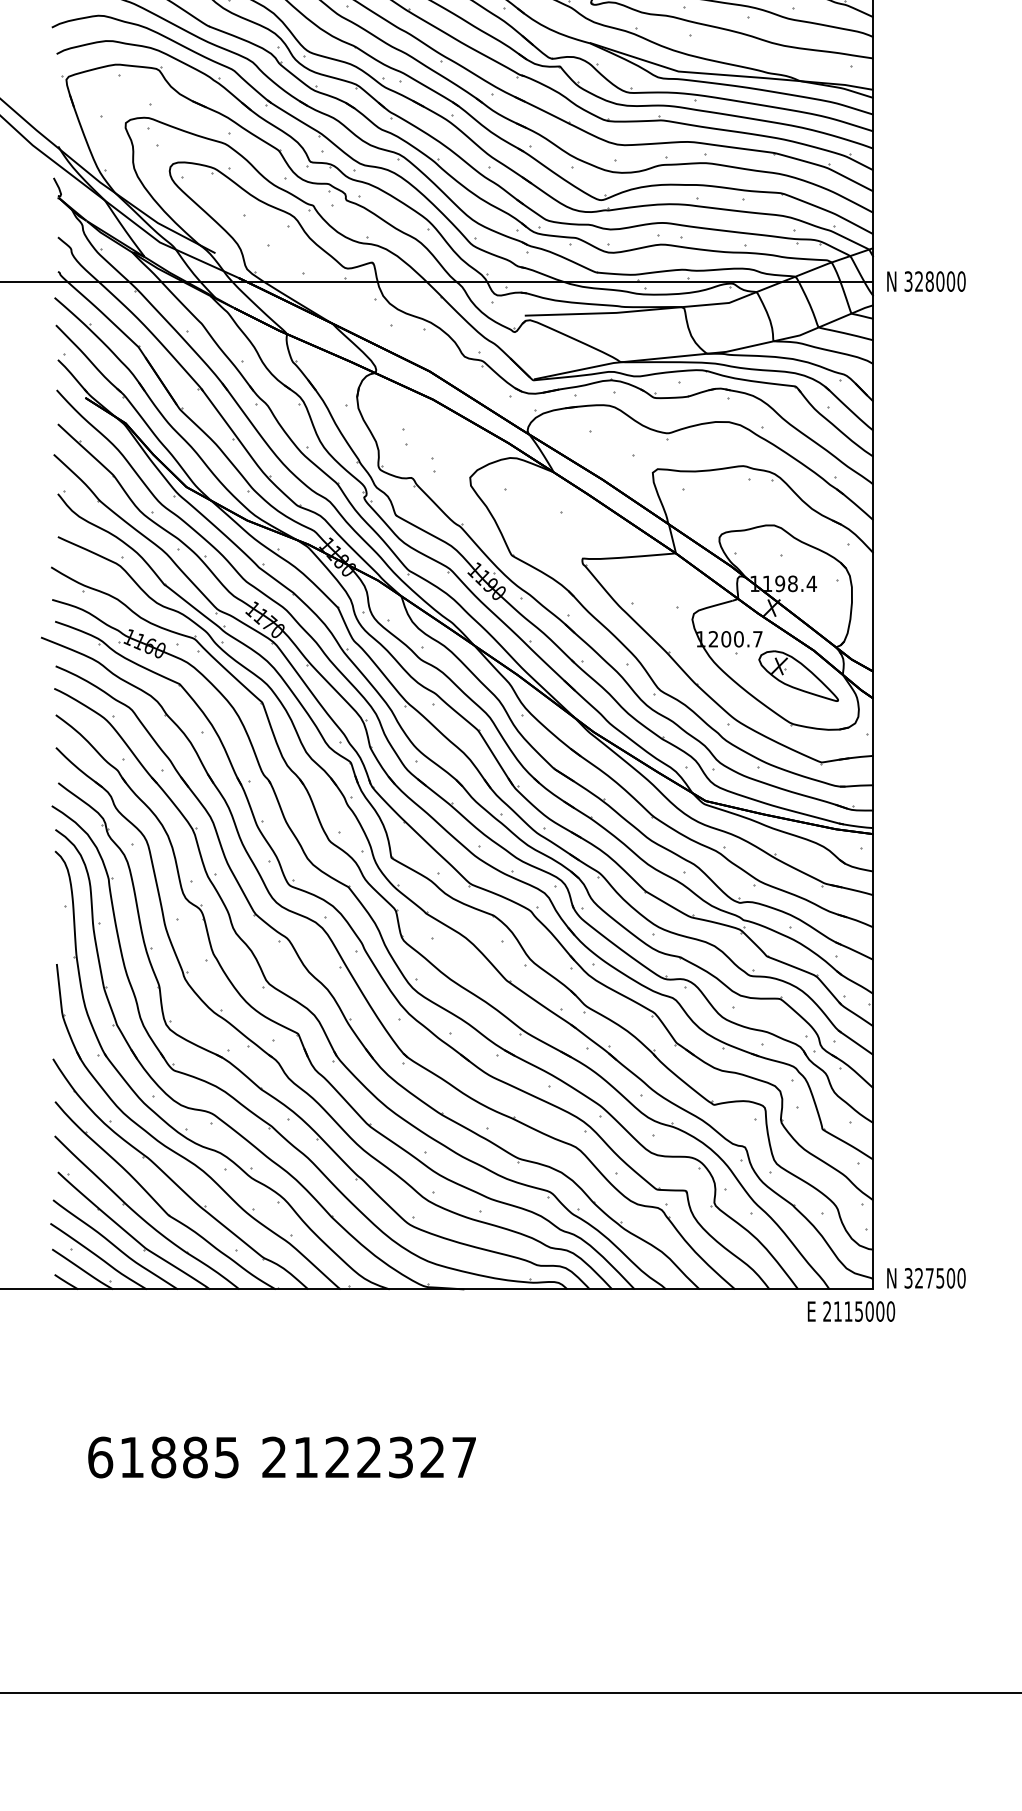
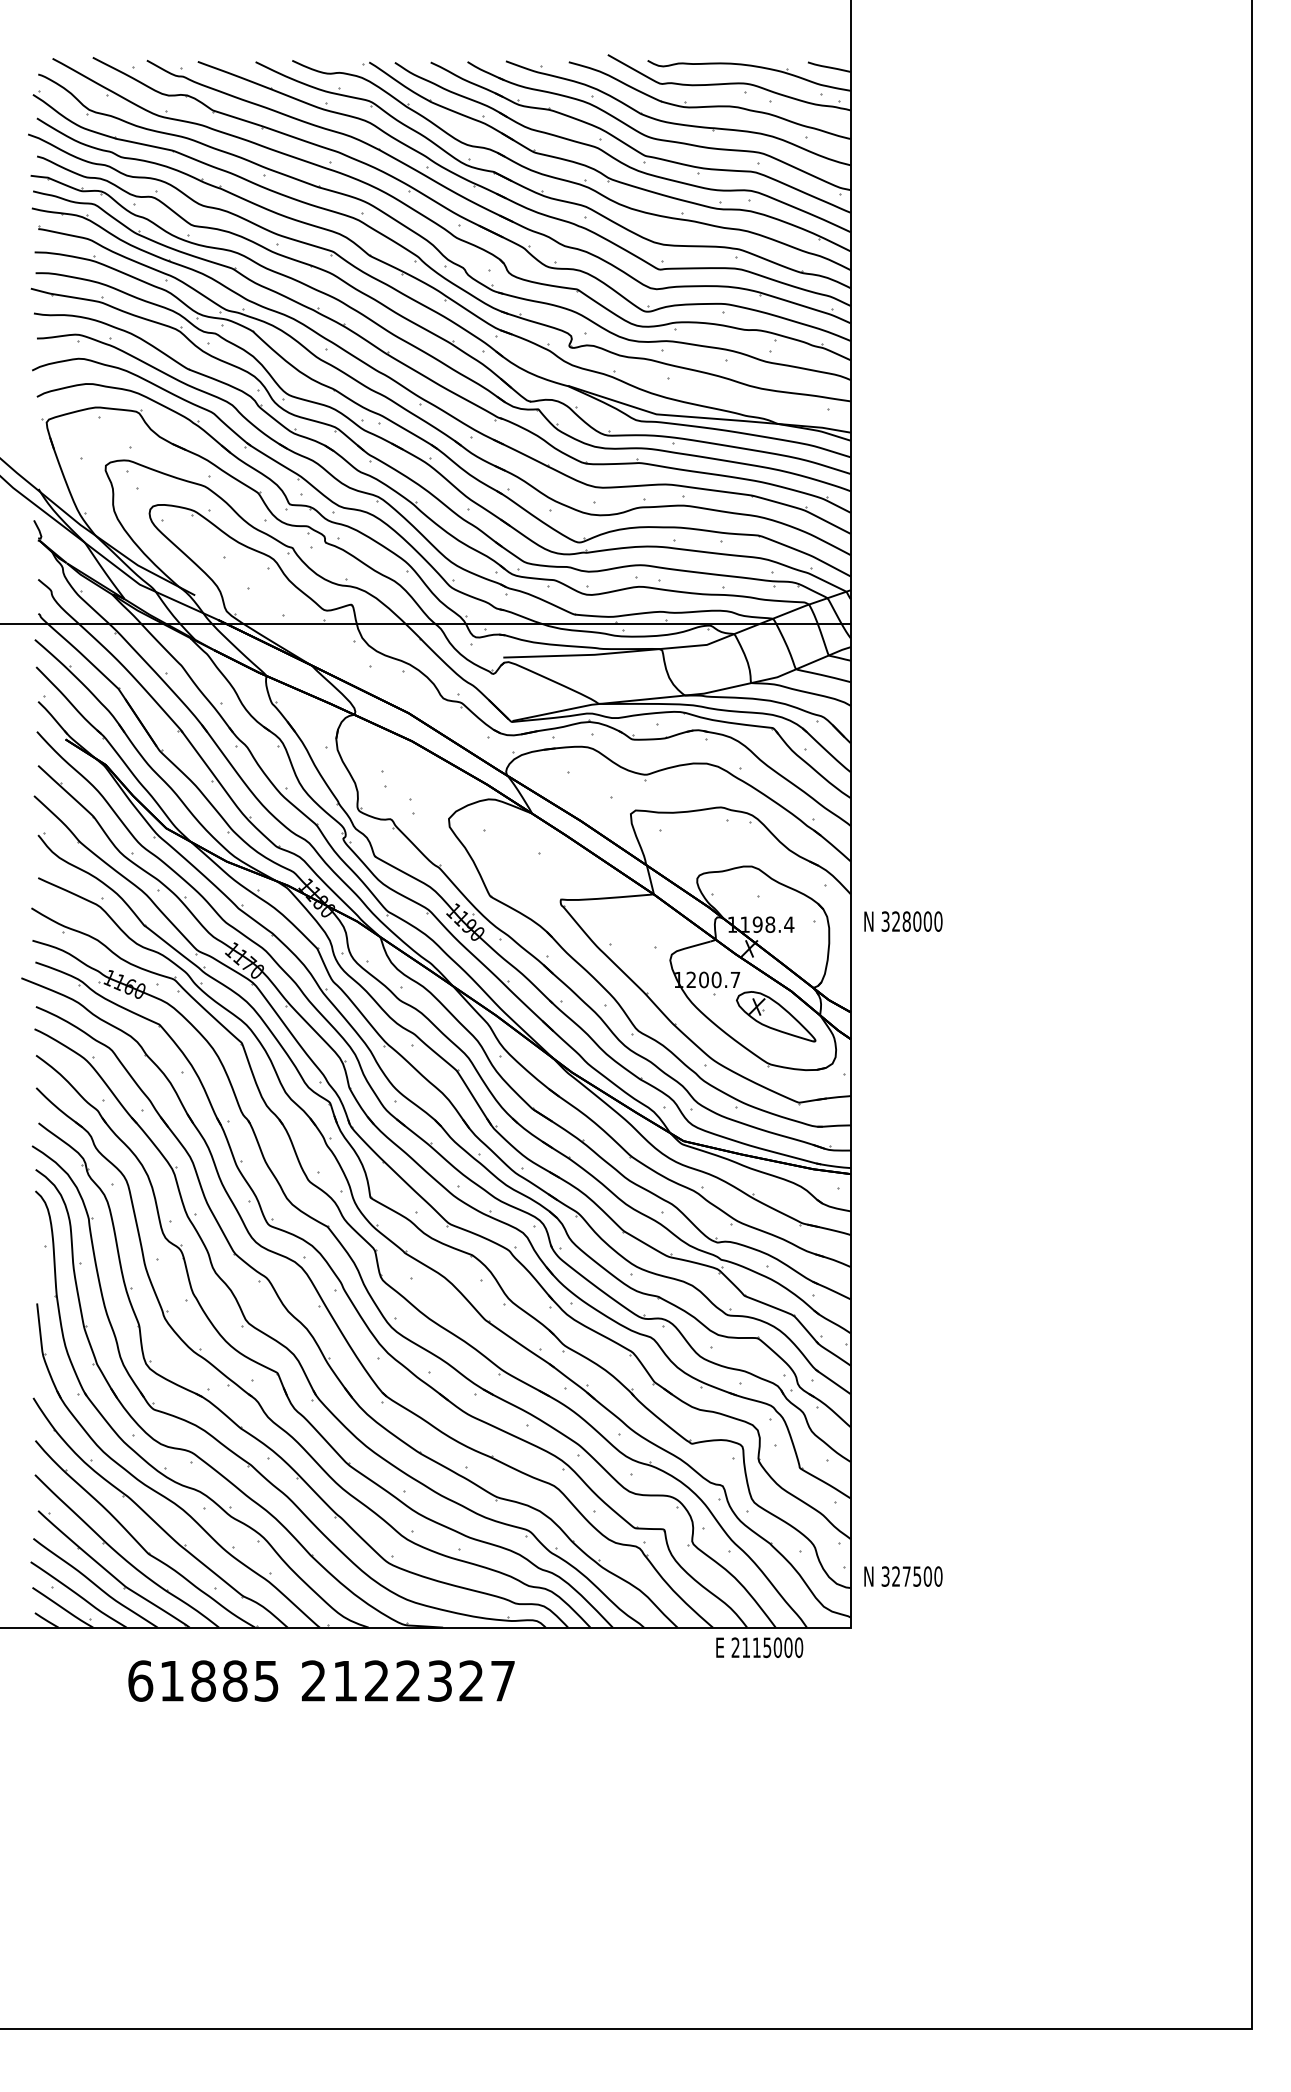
text: (926, 281) -> (903, 921), moved
text: (926, 1278) -> (903, 1576), moved
text: (851, 1311) -> (759, 1647), moved
text: (282, 1456) -> (321, 1680), moved

